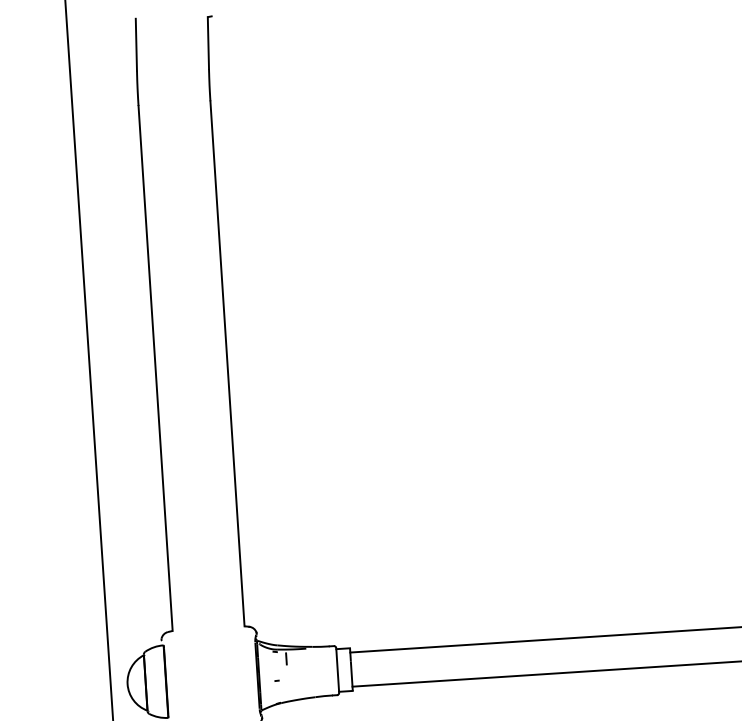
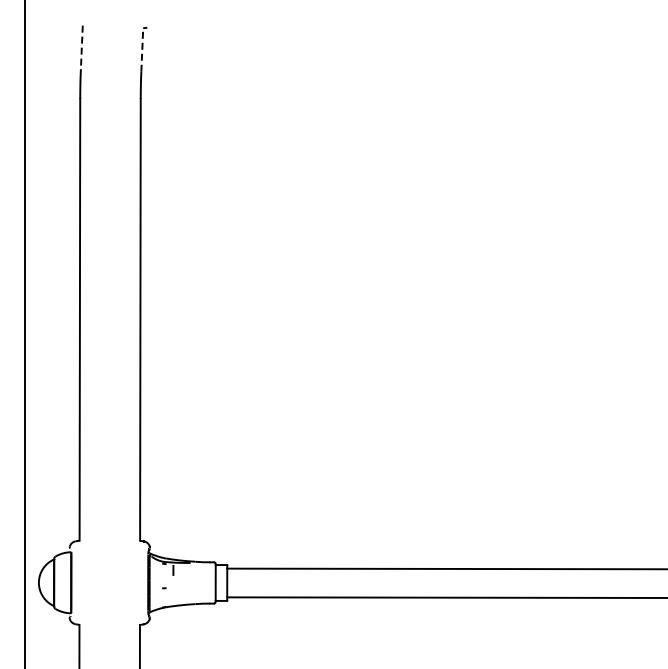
line: (208, 43) -> (142, 50), solid -> dashed
line: (135, 44) -> (81, 47), solid -> dashed

